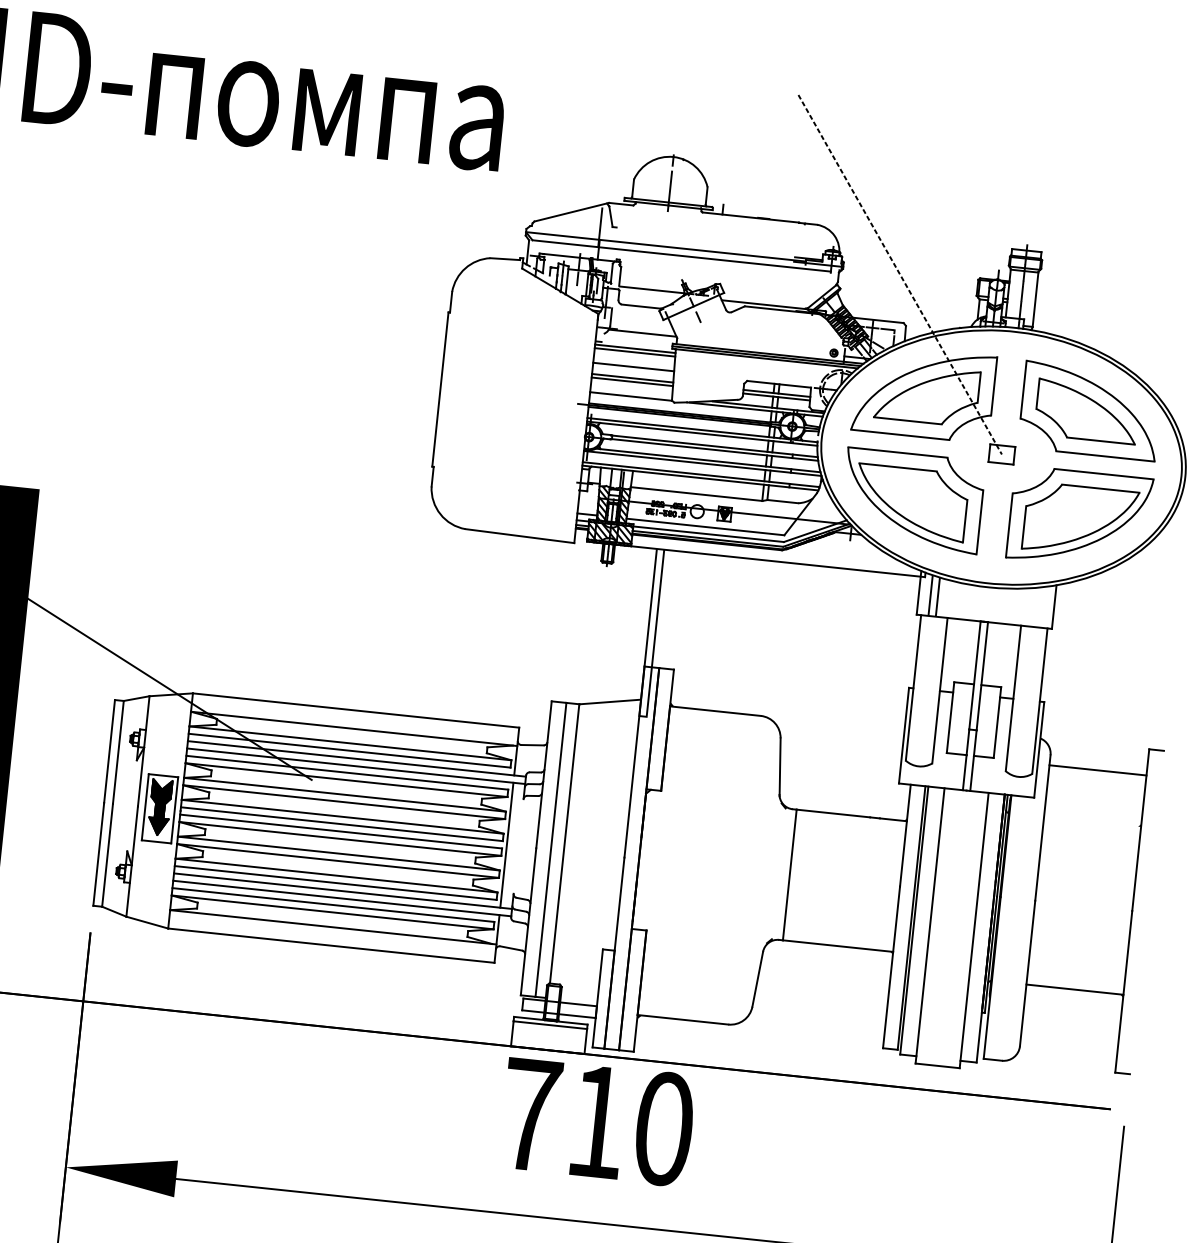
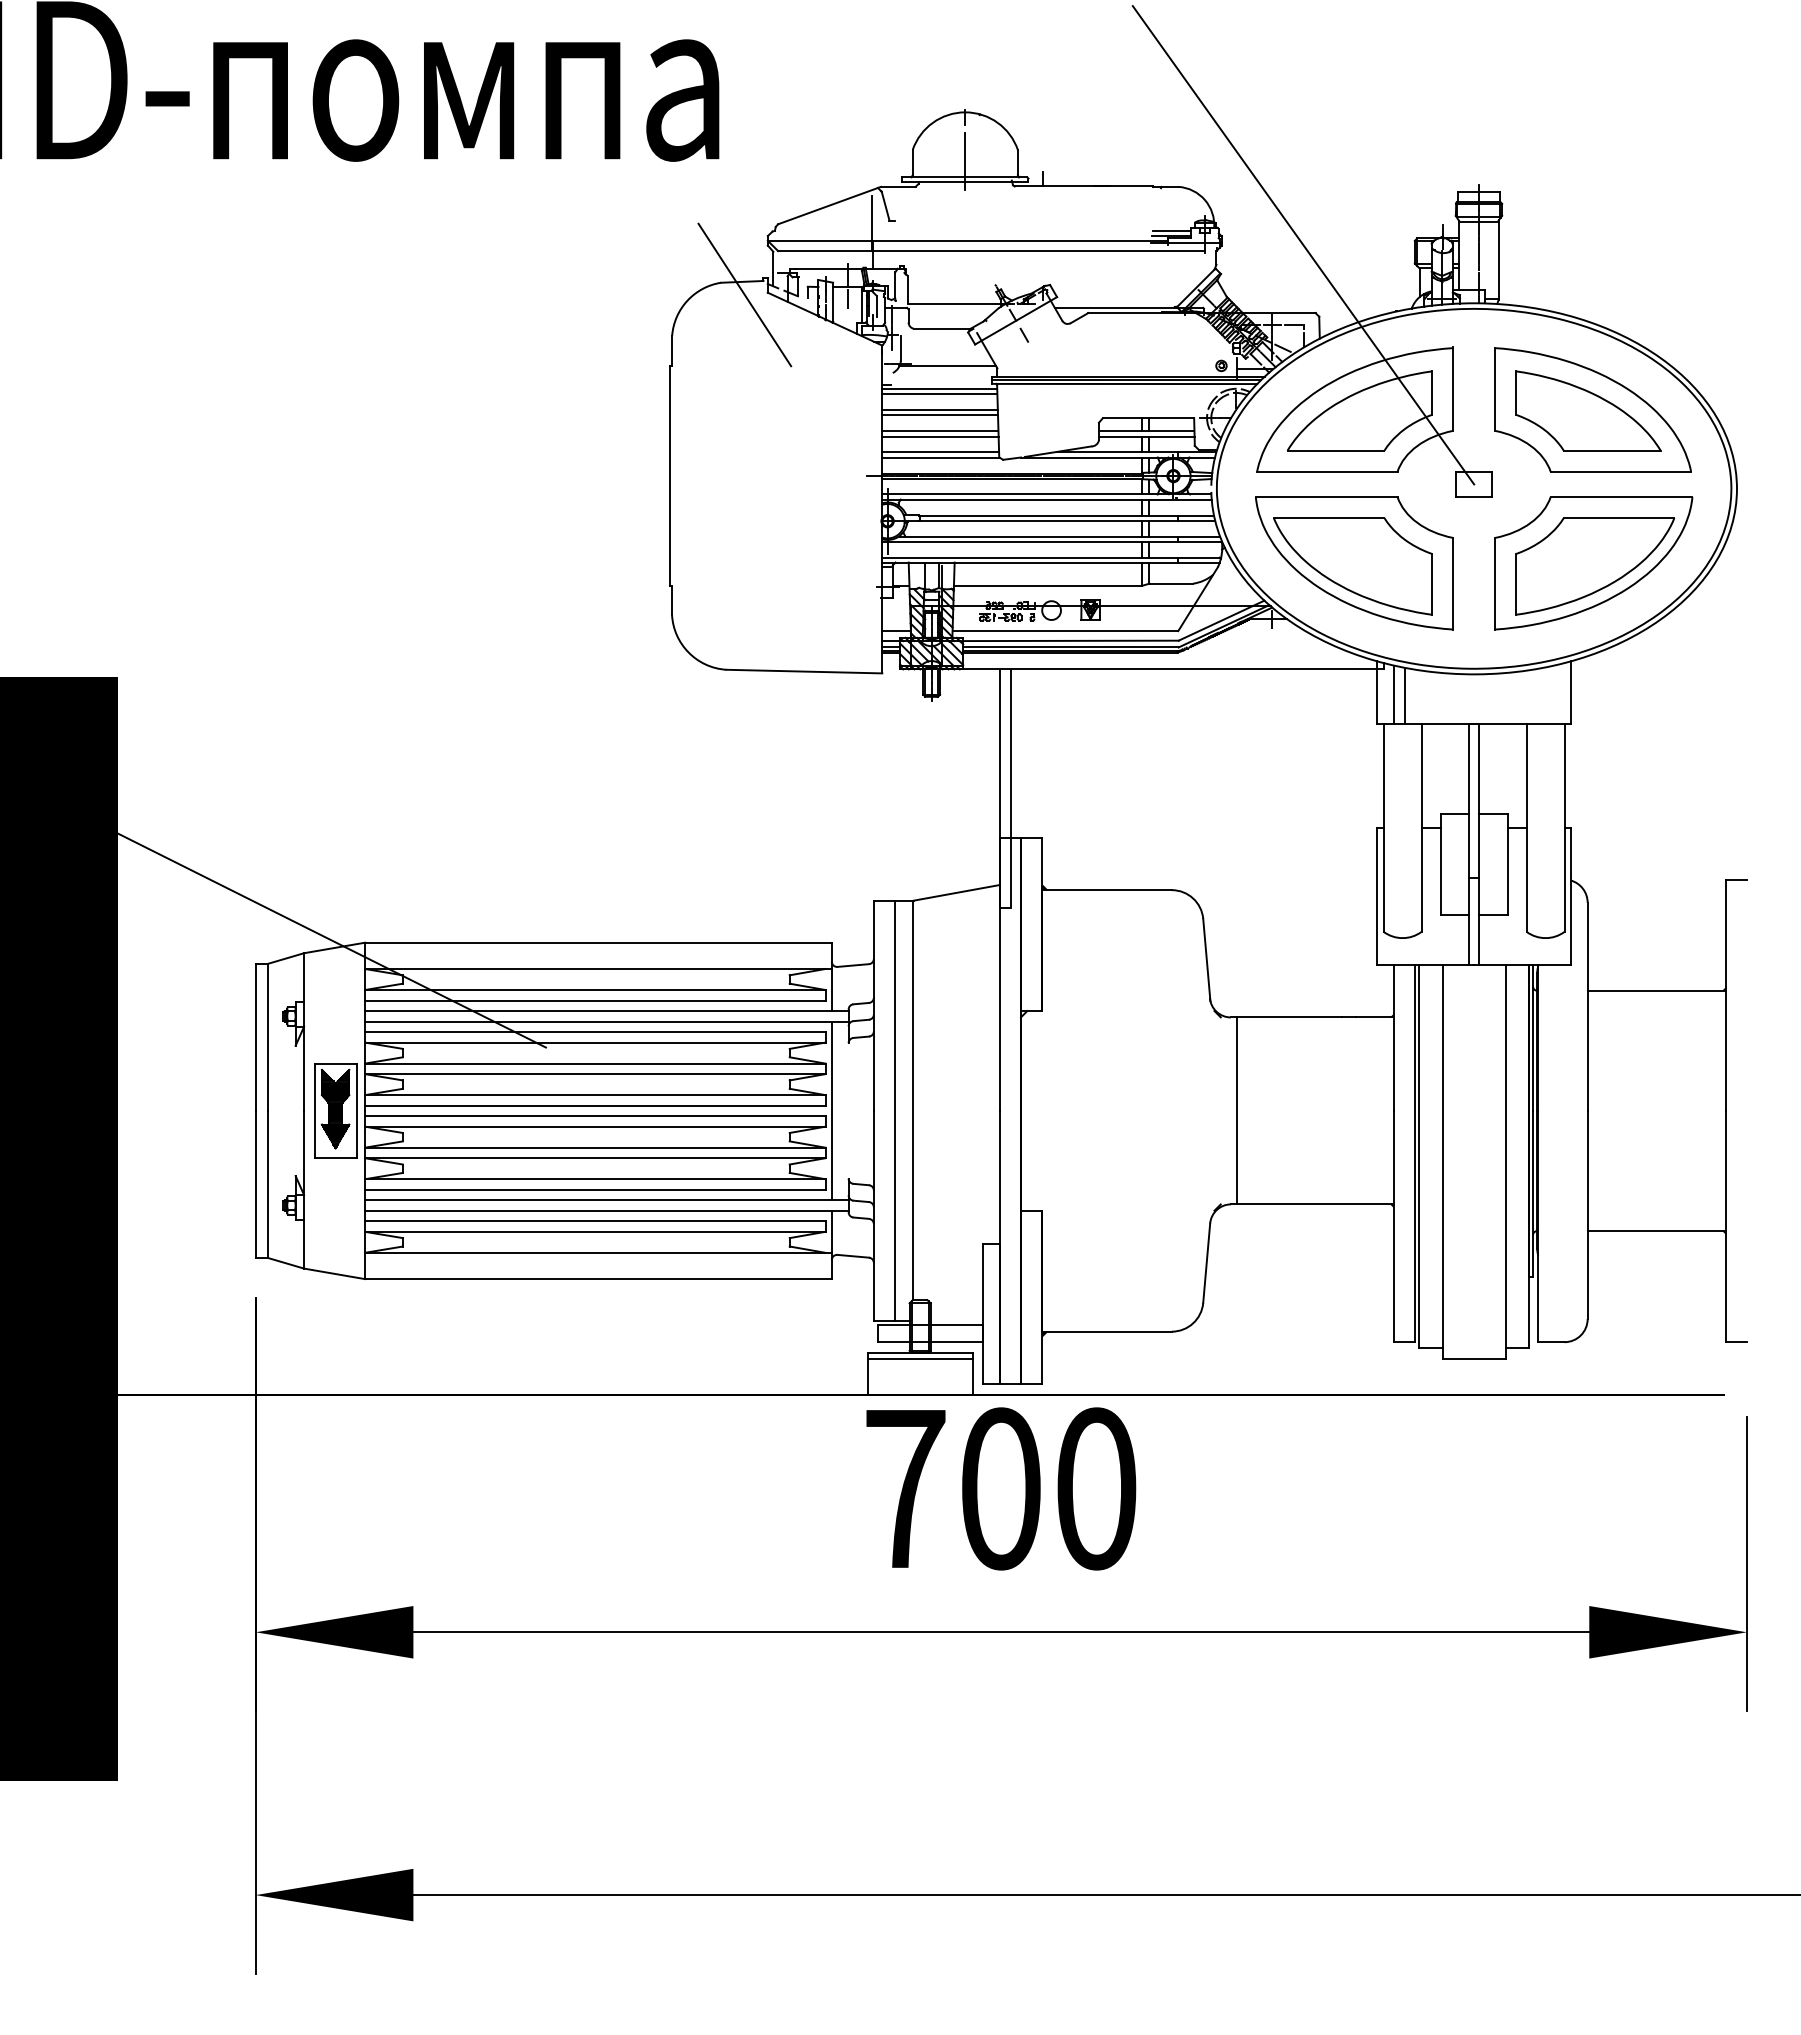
line: (808, 255) -> (1171, 231), added
line: (505, 268) -> (744, 294), added
line: (900, 274) -> (1303, 245), dashed -> solid
line: (633, 363) -> (939, 410), added
line: (631, 392) -> (940, 452), added
line: (1097, 770) -> (1656, 991), moved
text: (597, 1121) -> (1001, 1488), 710 -> 700

